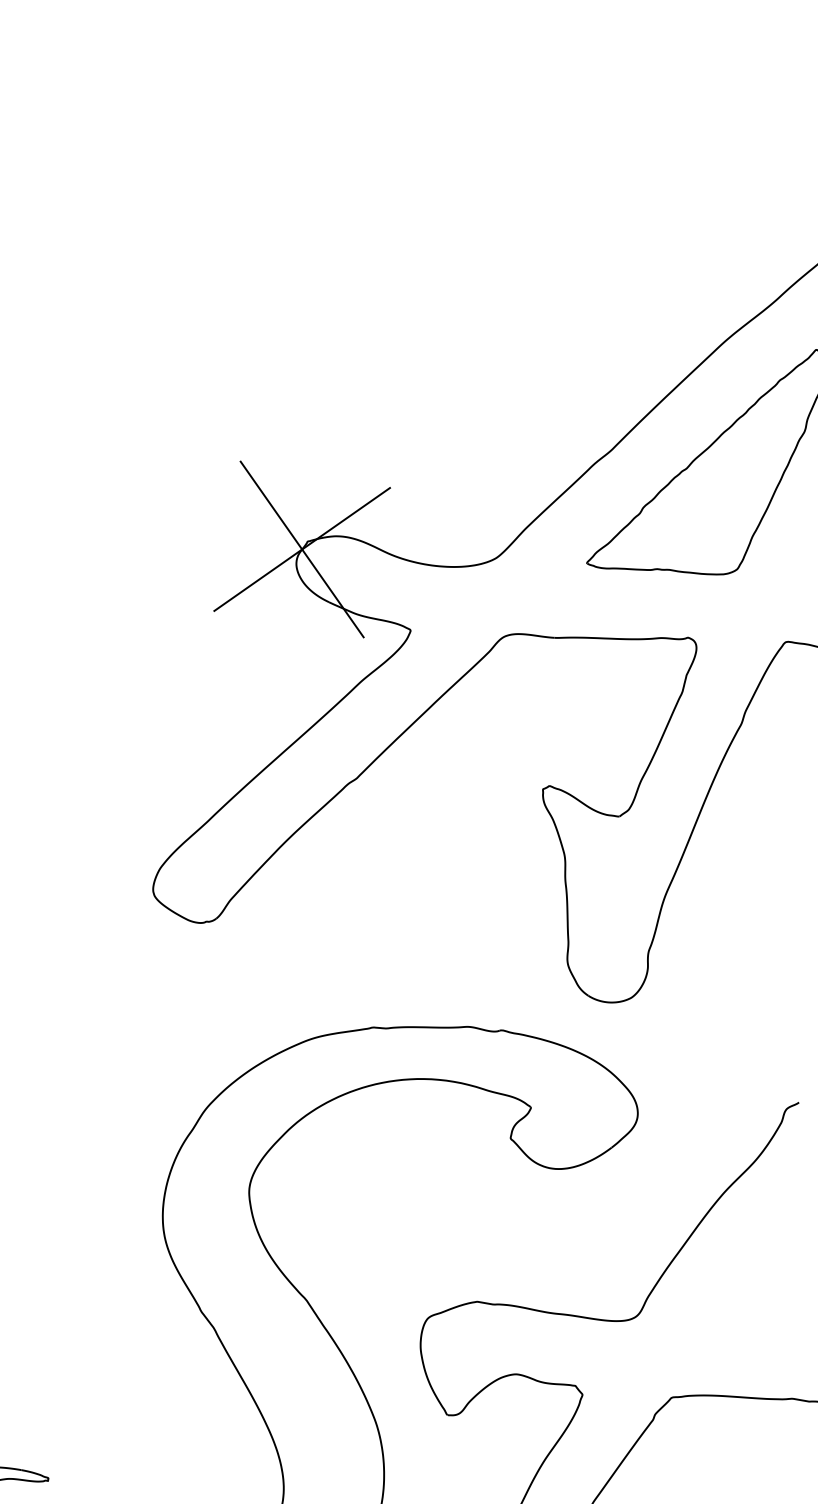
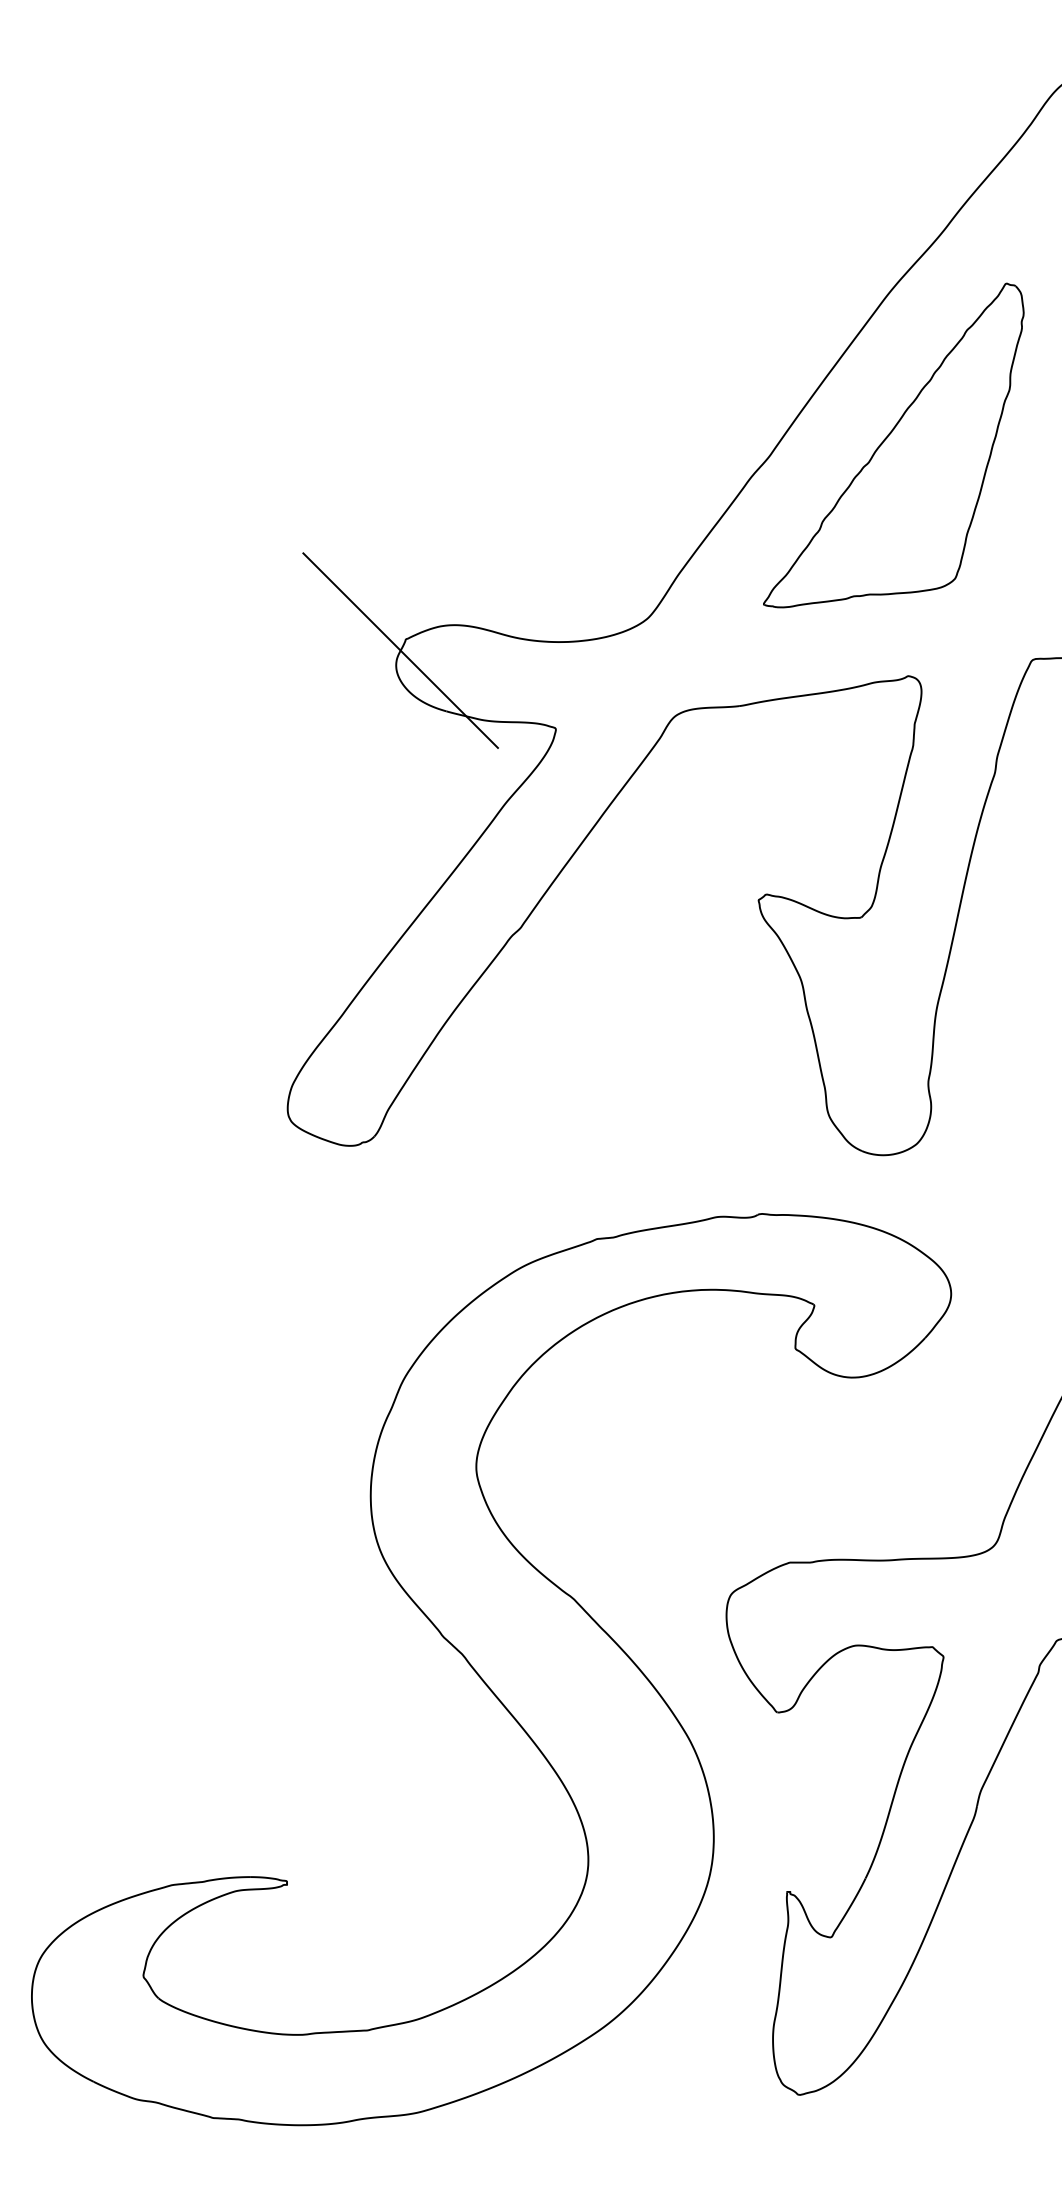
line: (302, 549) -> (400, 650), removed

